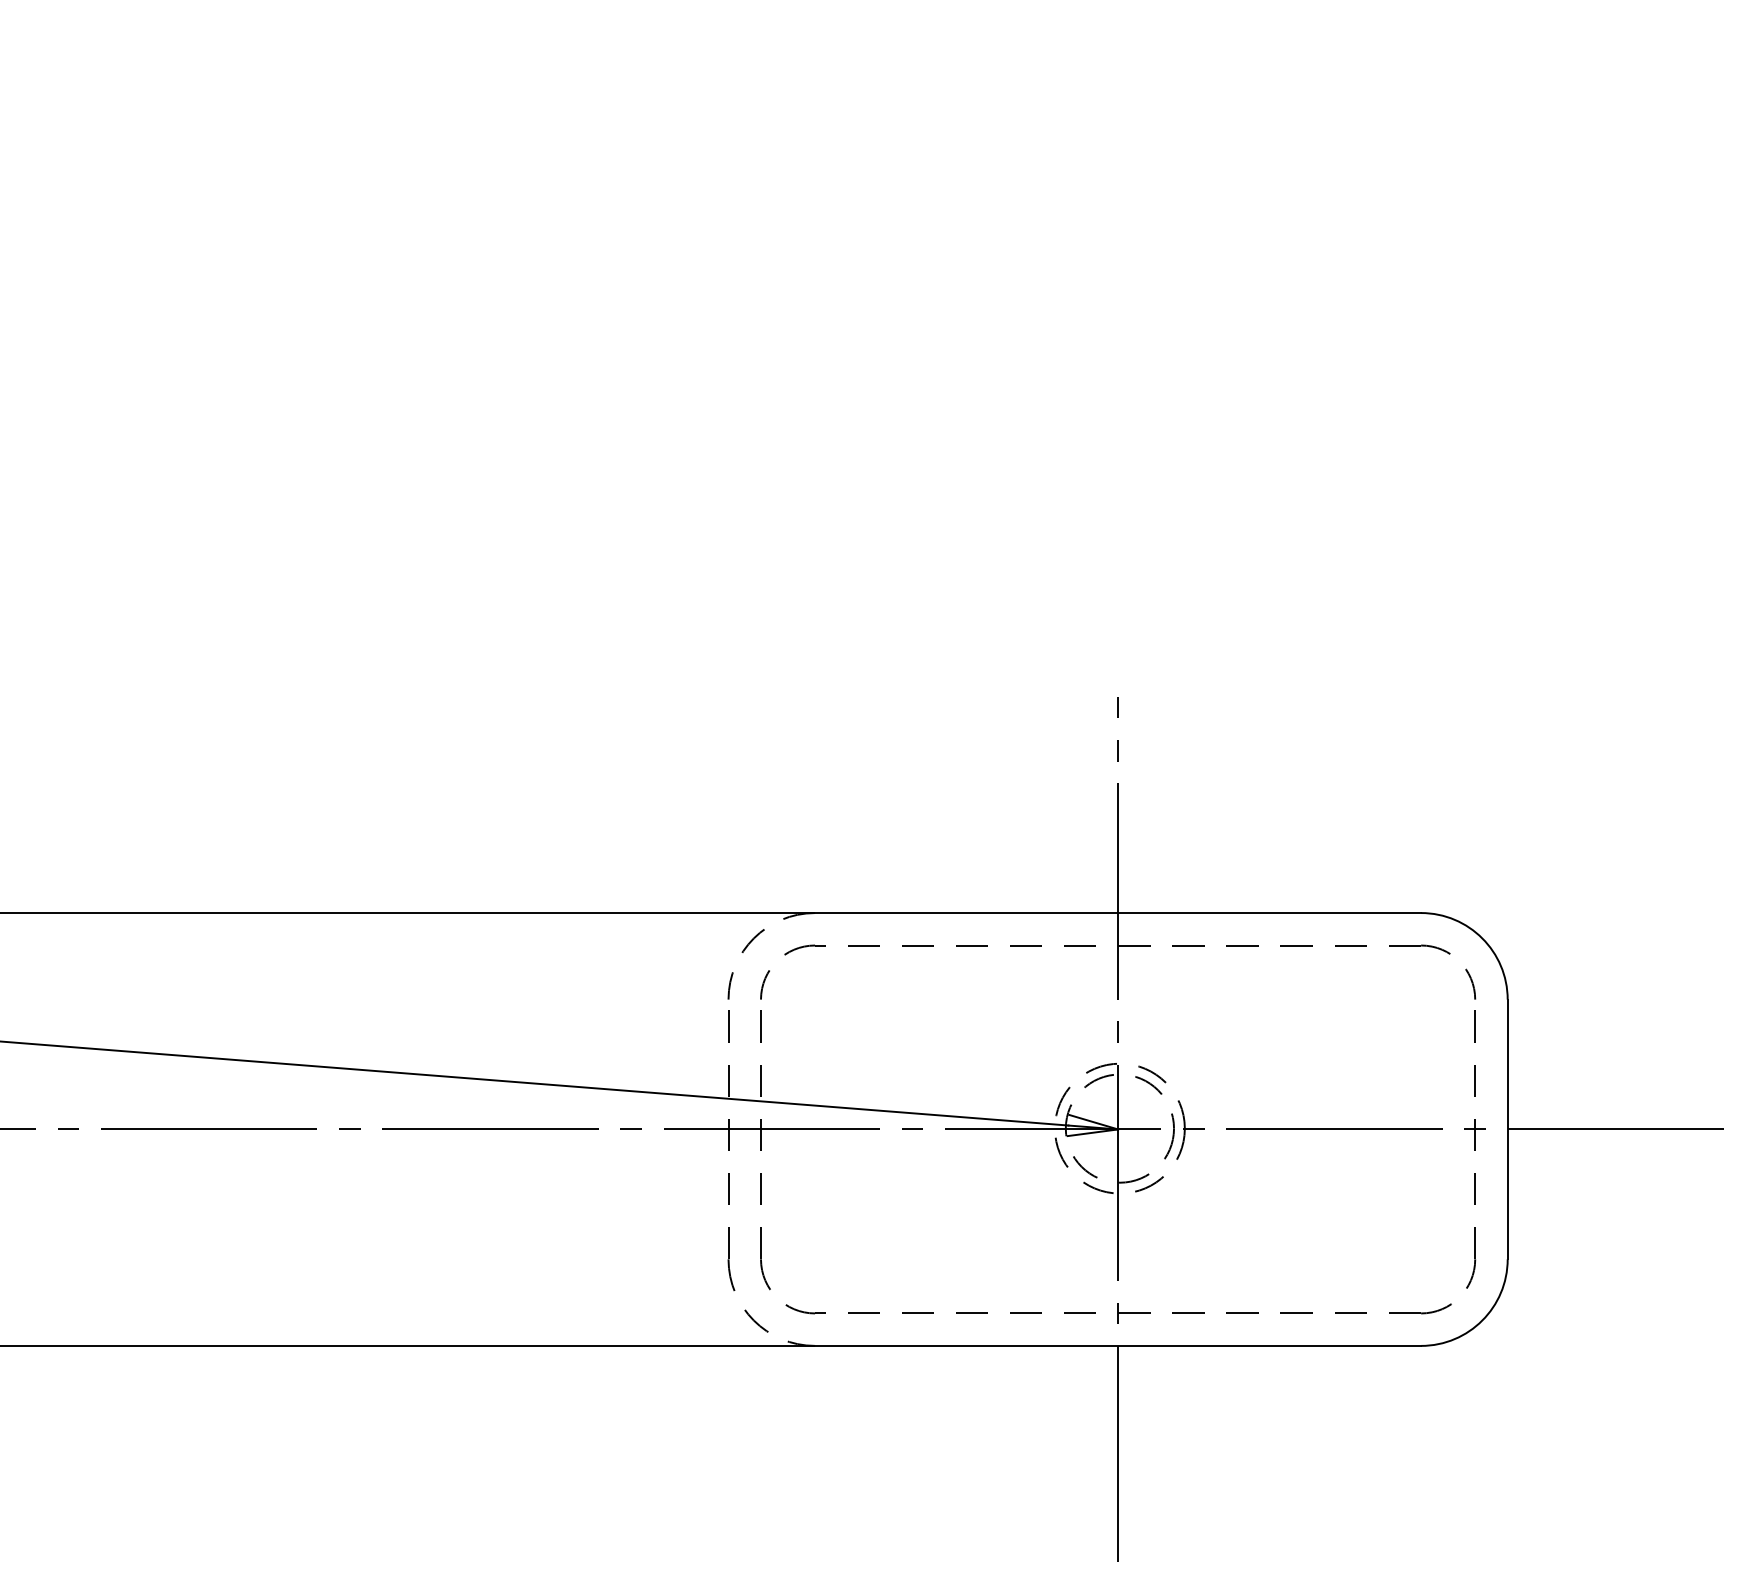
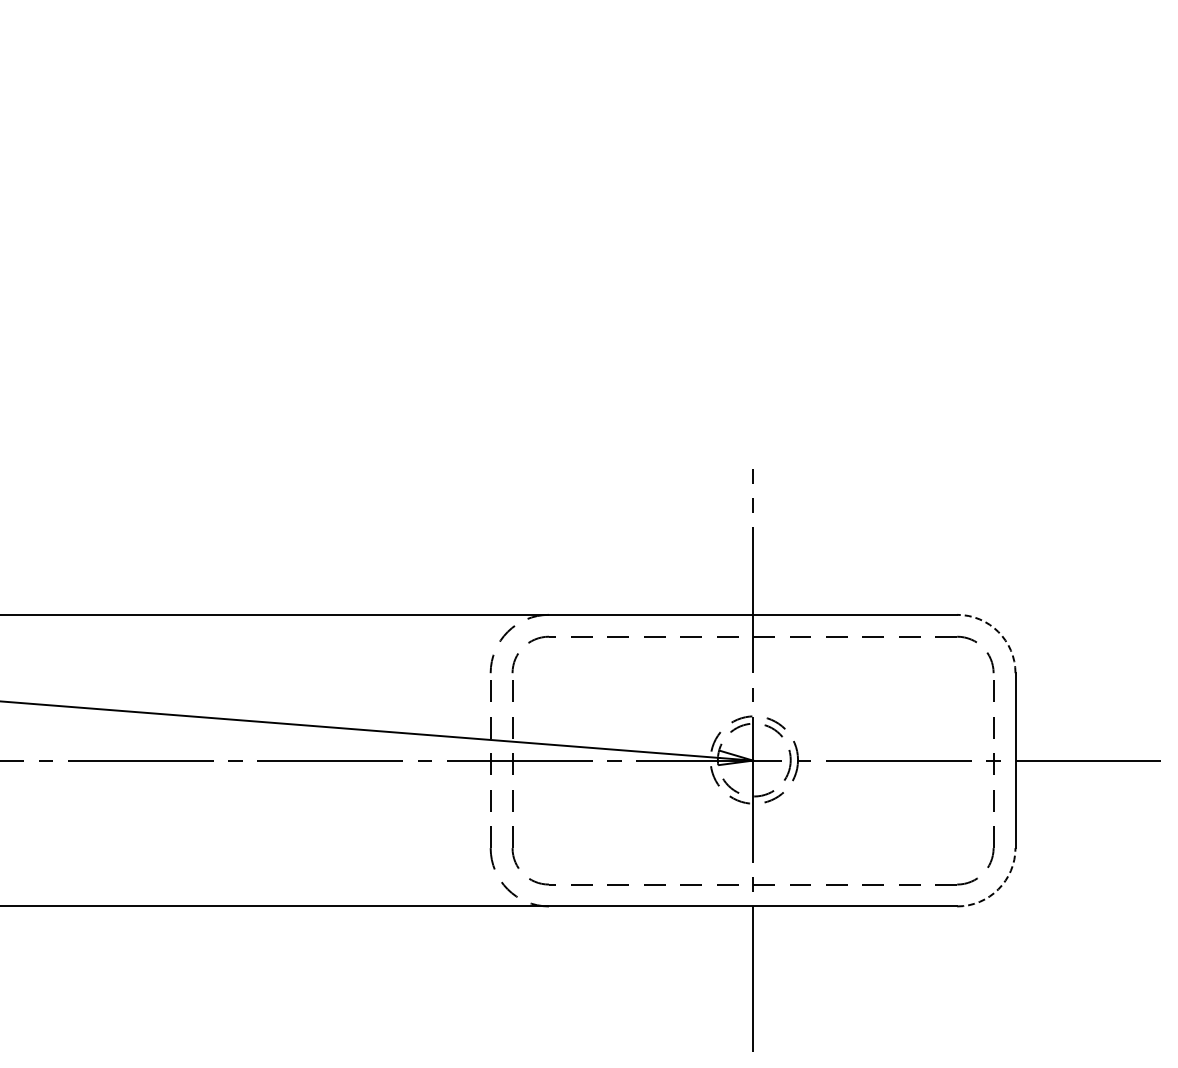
arc: (1482, 937) -> (998, 631), solid -> dashed
arc: (1482, 1320) -> (998, 889), solid -> dashed

